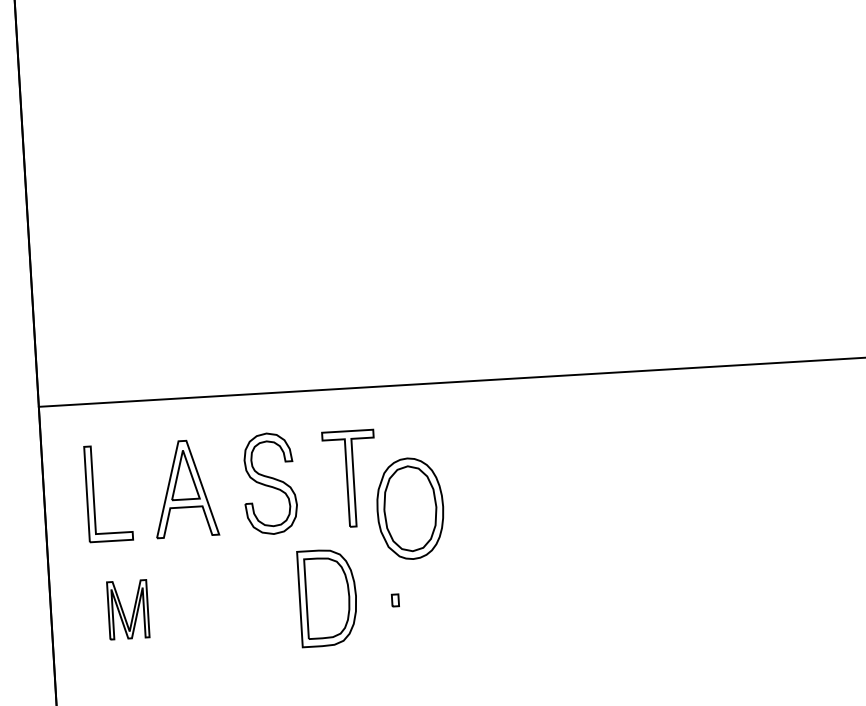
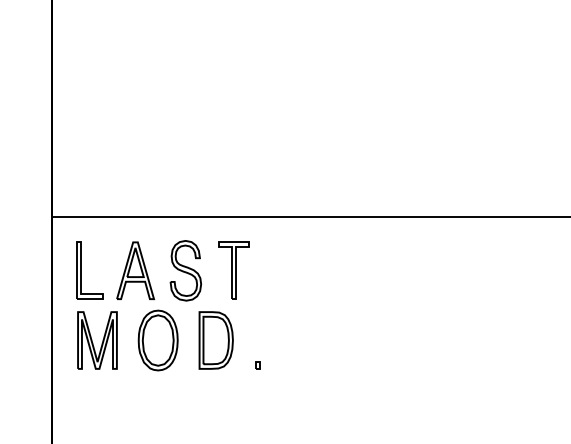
part: (409, 508) -> (157, 340), moved
part: (394, 600) -> (257, 365), moved
part: (128, 609) -> (97, 340), size x1.67

